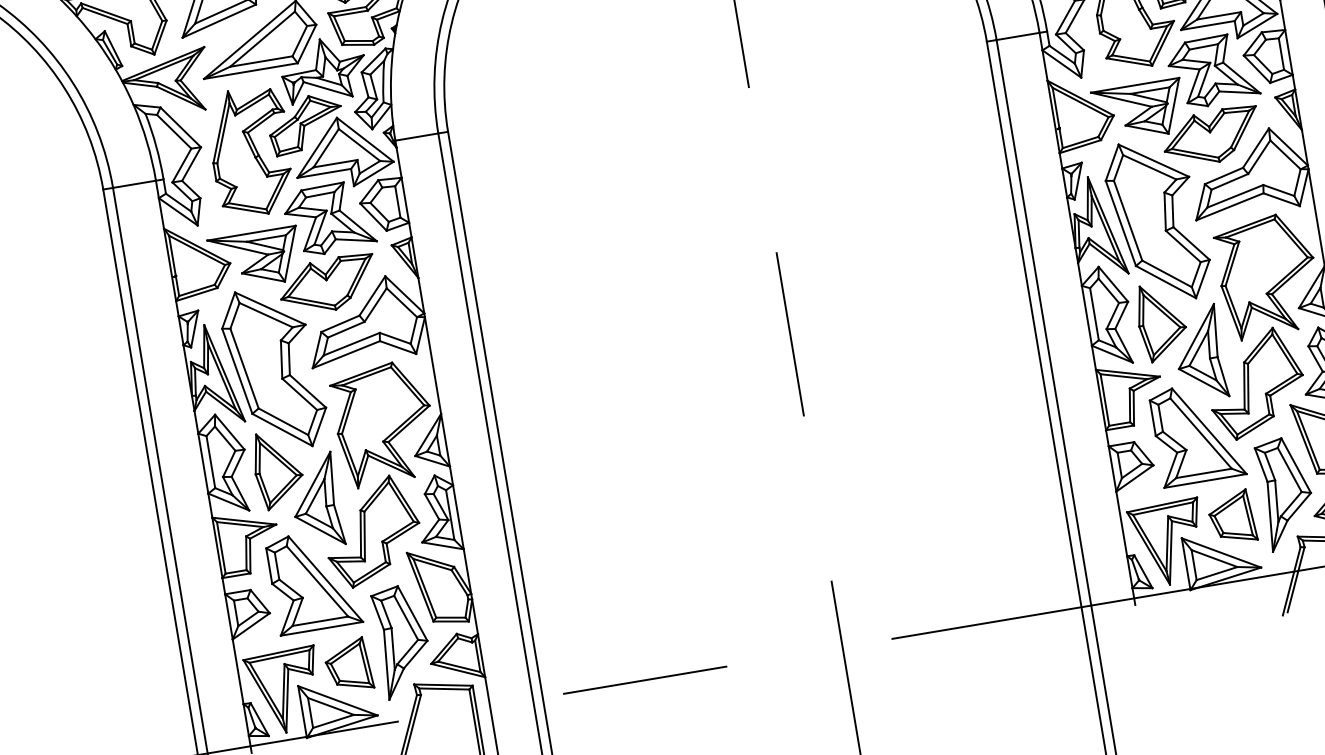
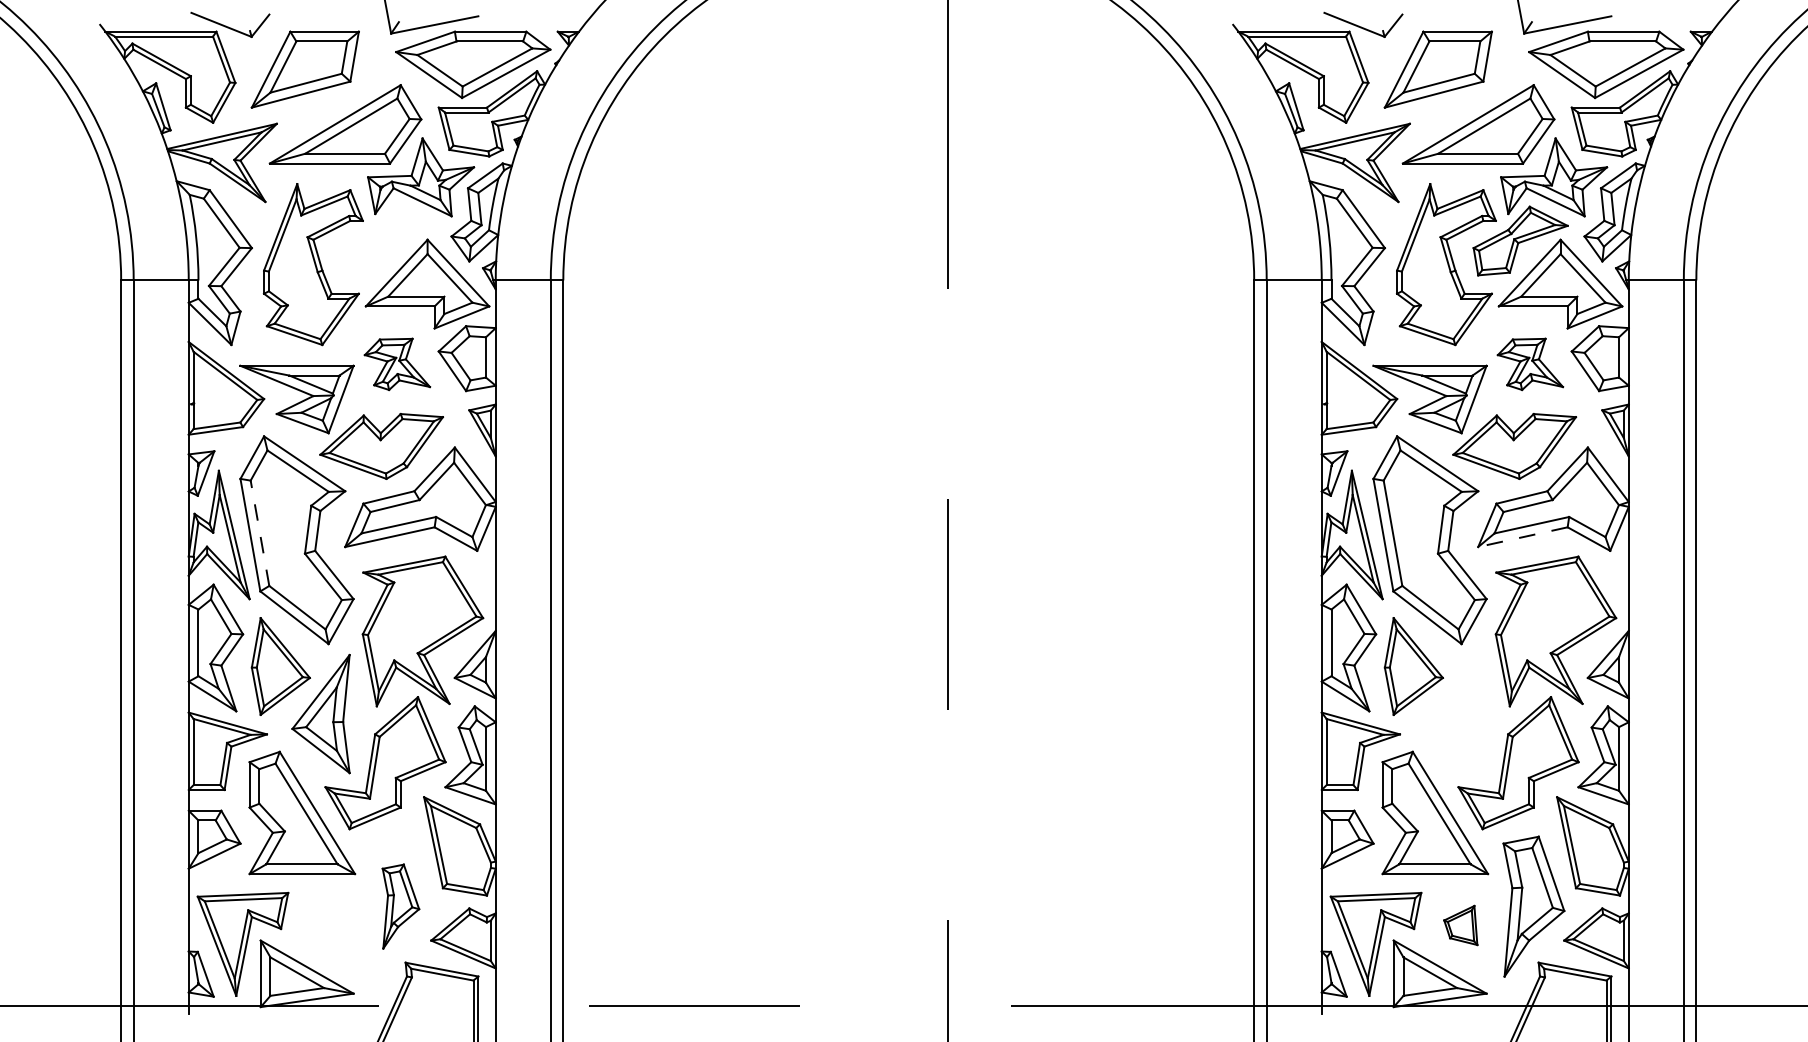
part: (1213, 71) -> (1530, 364), size x0.6
part: (305, 123) -> (387, 240), removed
line: (1229, 207) -> (1522, 537), solid -> dashed
part: (329, 219) -> (397, 364), size x0.6
part: (1198, 353) -> (1453, 713), removed
line: (244, 368) -> (259, 532), solid -> dashed
part: (1231, 517) -> (1460, 925), size x0.6
part: (402, 641) -> (400, 906), size x0.6
part: (348, 665) -> (327, 925), removed

